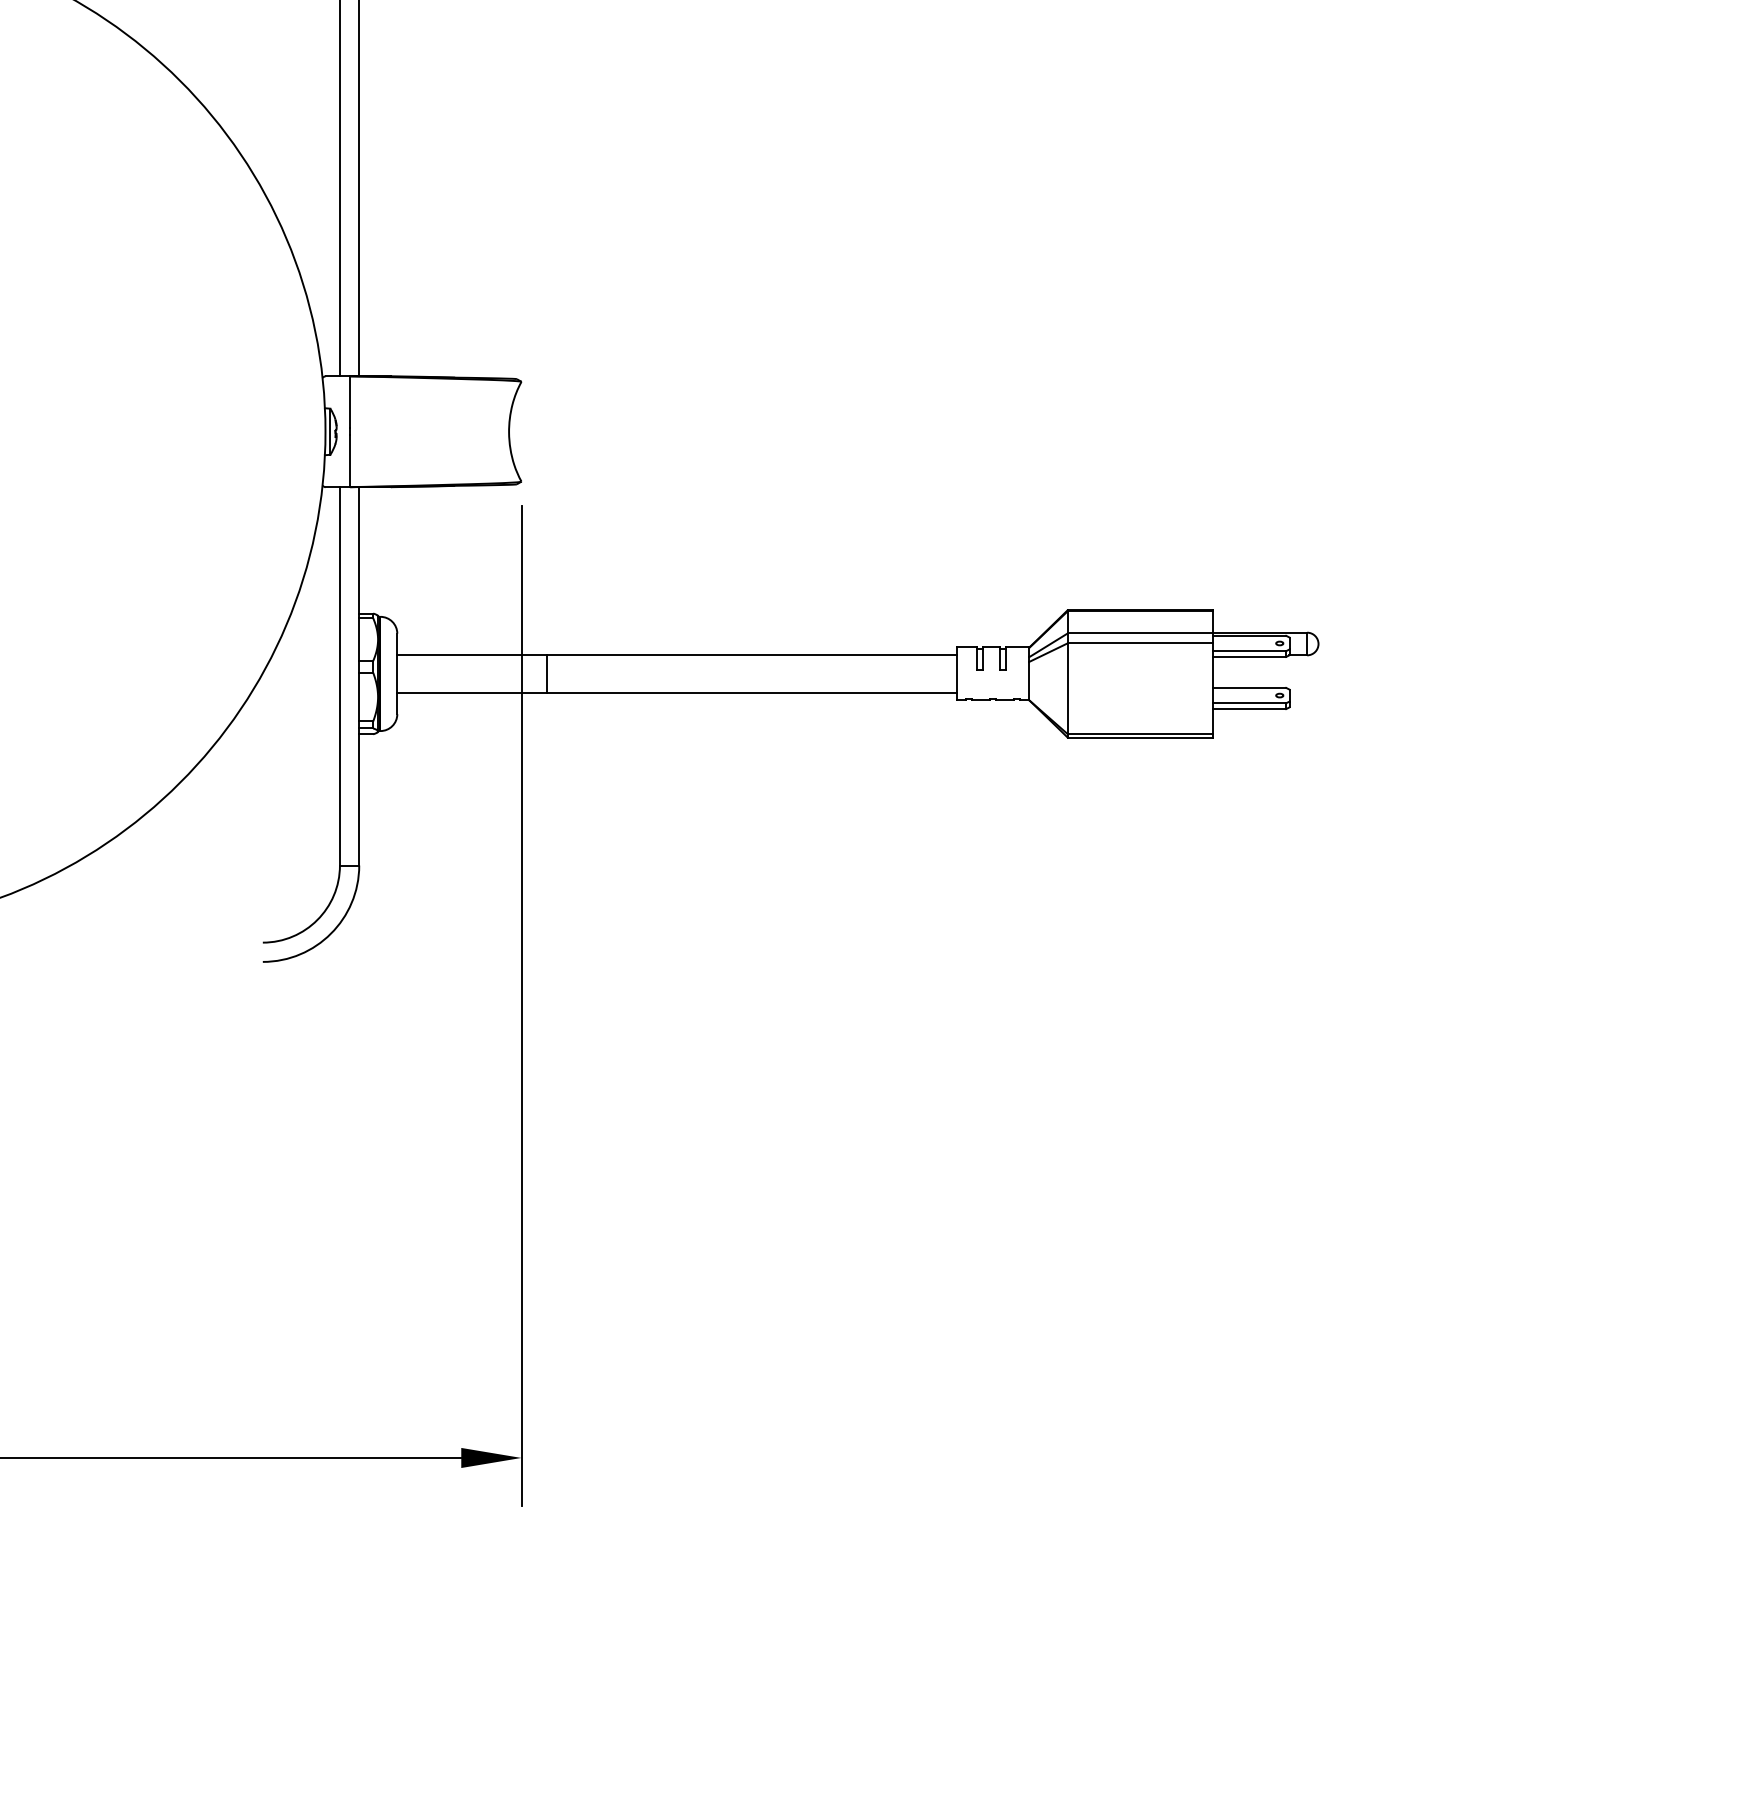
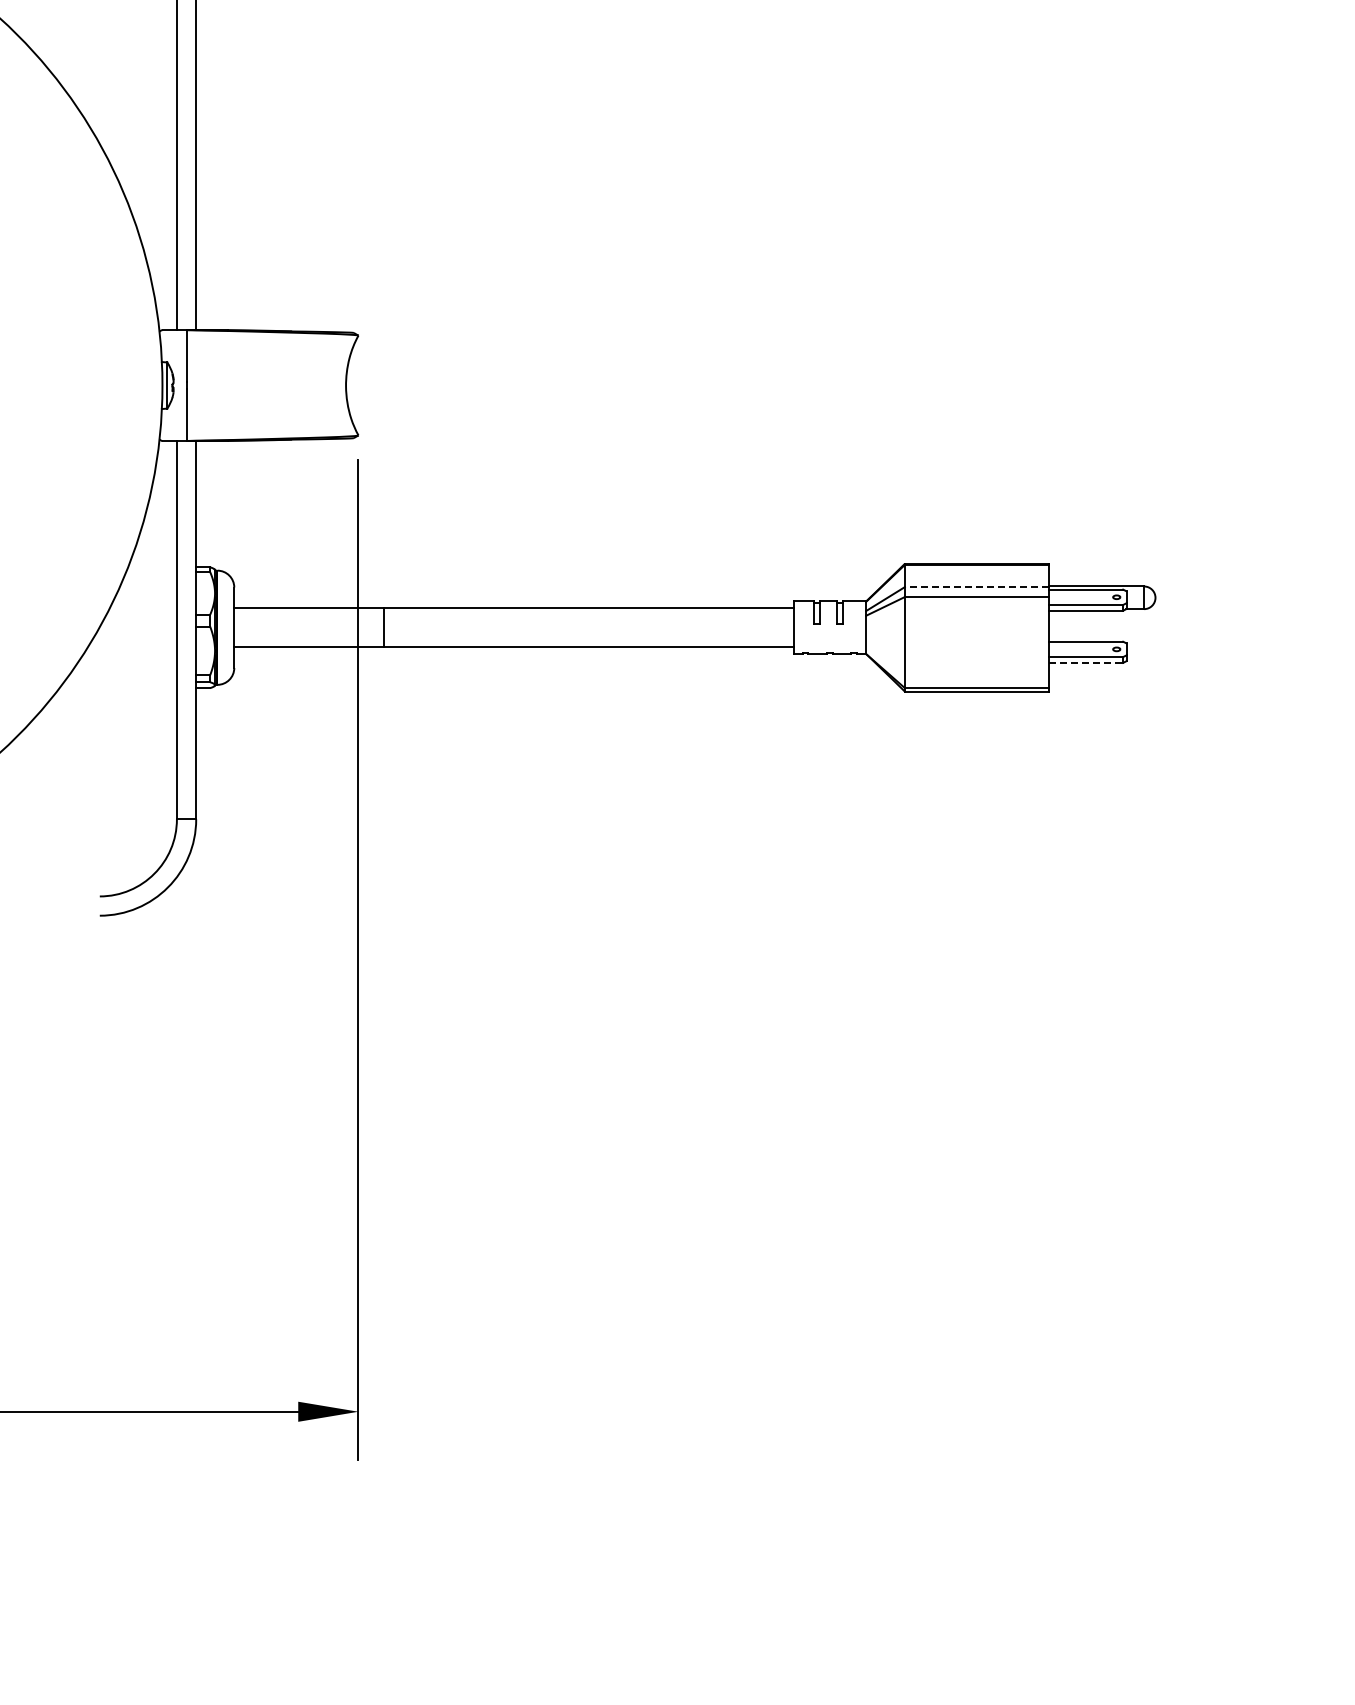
line: (1139, 633) -> (976, 587), solid -> dashed
line: (1249, 709) -> (1086, 663), solid -> dashed

